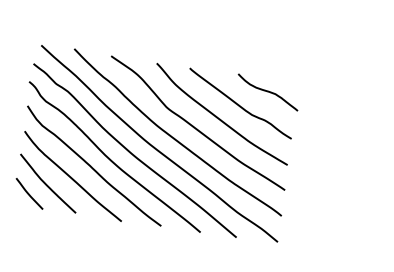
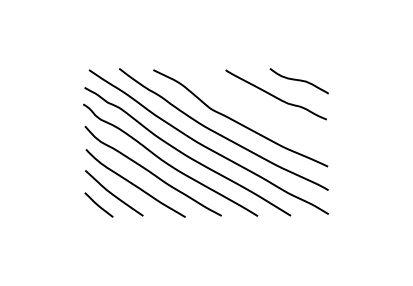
curve: (217, 116) -> (257, 109), removed

